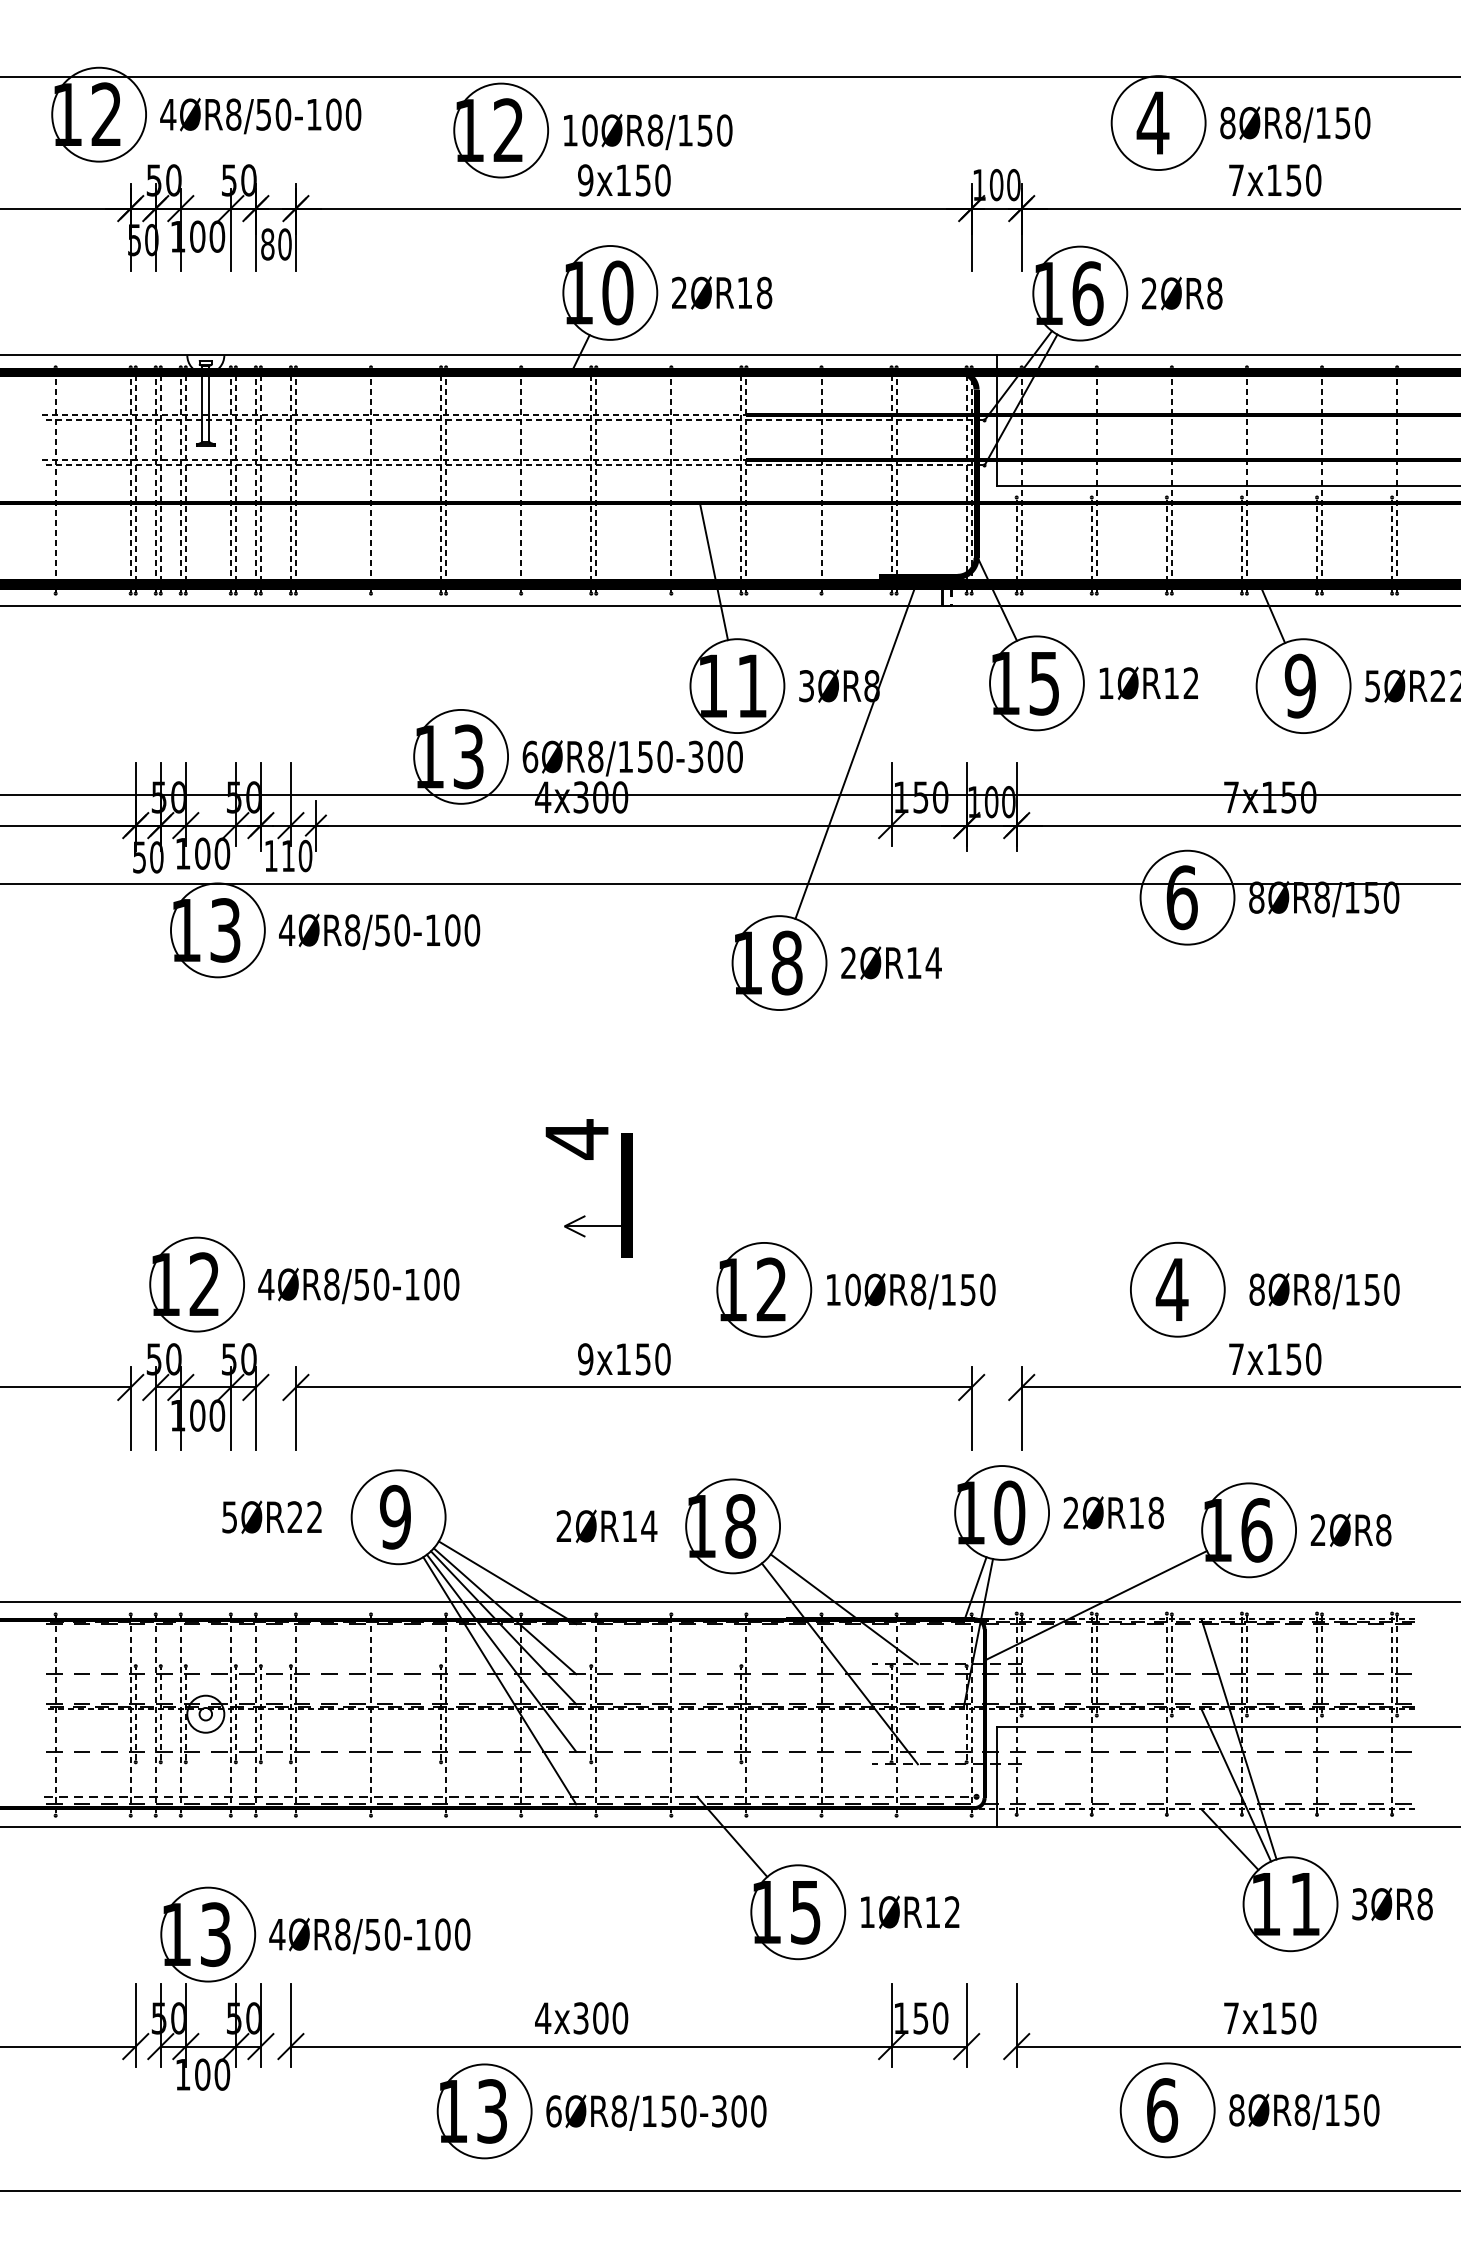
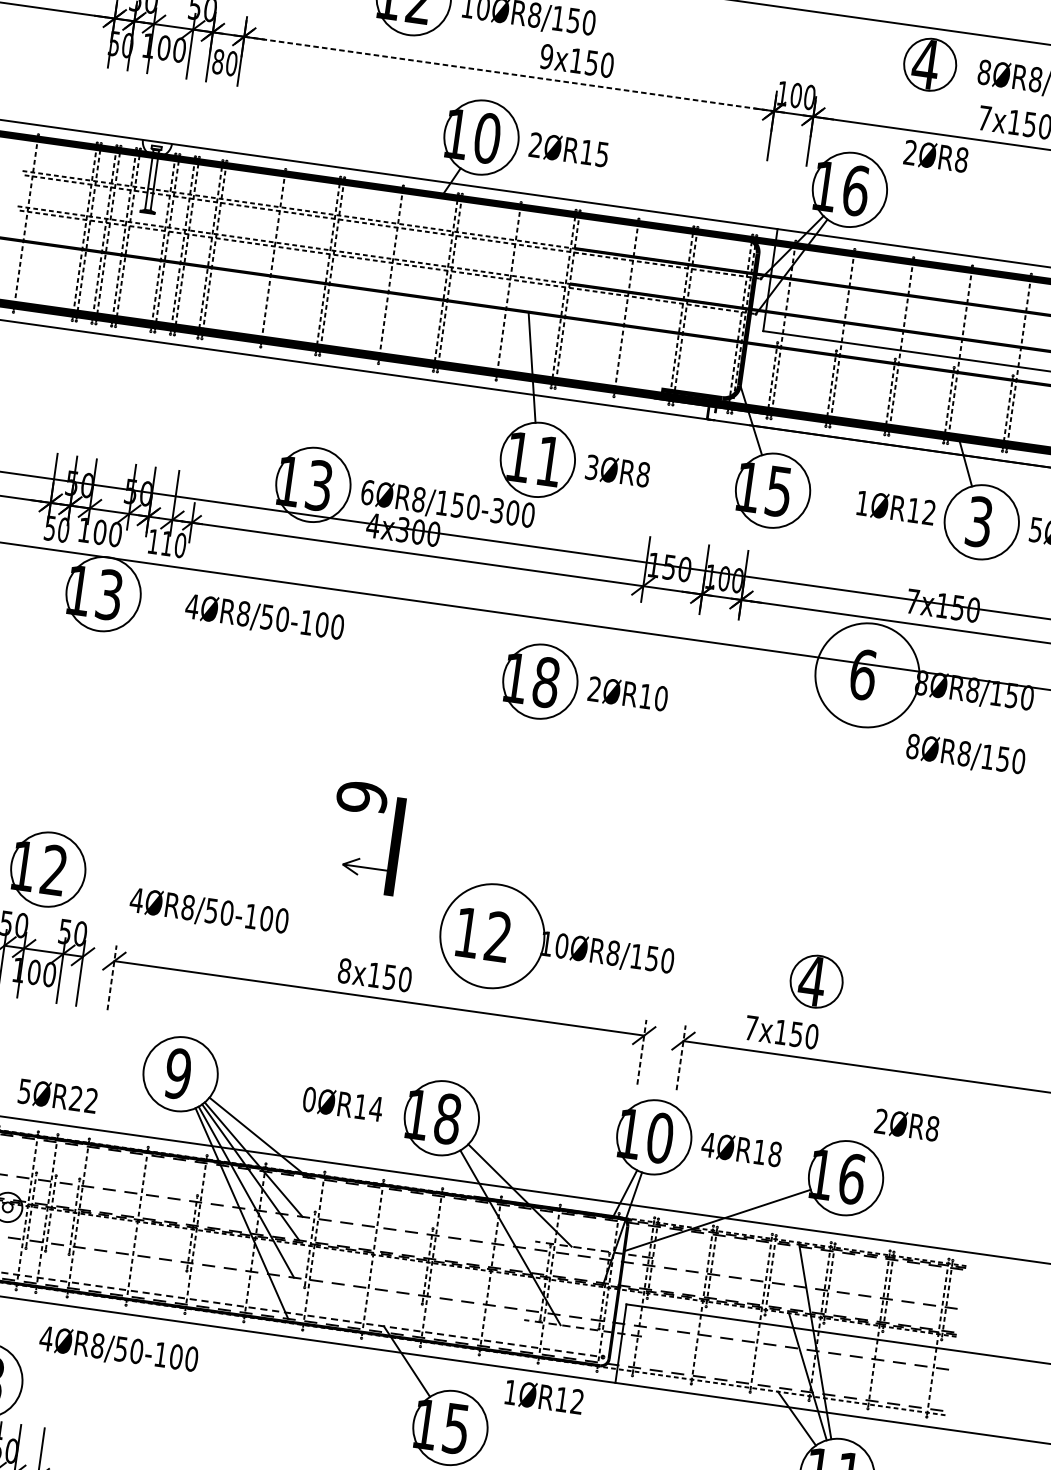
circle: (1158, 123) -> (930, 65), size x0.7
text: (624, 180) -> (577, 61), moved
line: (633, 208) -> (509, 73), solid -> dashed
text: (764, 292) -> (602, 154), 2ØR18 -> 2ØR15
text: (1182, 293) -> (936, 156), moved
text: (1148, 683) -> (895, 508), moved
text: (1299, 685) -> (978, 521), 9 -> 3
line: (855, 752) -> (623, 524), removed
circle: (1187, 897) -> (867, 675), size x1.4
text: (379, 931) -> (264, 617), moved
text: (933, 962) -> (661, 698), 2ØR14 -> 2ØR10
text: (576, 1139) -> (361, 797), 4 -> 9
text: (358, 1285) -> (209, 911), moved
circle: (764, 1289) -> (492, 935), size x1.4
circle: (1177, 1289) -> (816, 981), size x0.7
text: (1324, 1291) -> (965, 755), moved
text: (585, 1359) -> (344, 971), 9x150 -> 8x150
text: (1275, 1359) -> (782, 1032), moved
line: (295, 1408) -> (111, 977), solid -> dashed
line: (971, 1408) -> (641, 1052), solid -> dashed
line: (1021, 1408) -> (681, 1057), solid -> dashed
text: (1071, 1512) -> (708, 1144), 2ØR18 -> 4ØR18
text: (271, 1516) -> (57, 1095), moved
text: (564, 1526) -> (309, 1099), 2ØR14 -> 0ØR14
text: (1350, 1530) -> (906, 1125), moved
text: (910, 1911) -> (544, 1396), moved
text: (369, 1935) -> (118, 1349), moved

